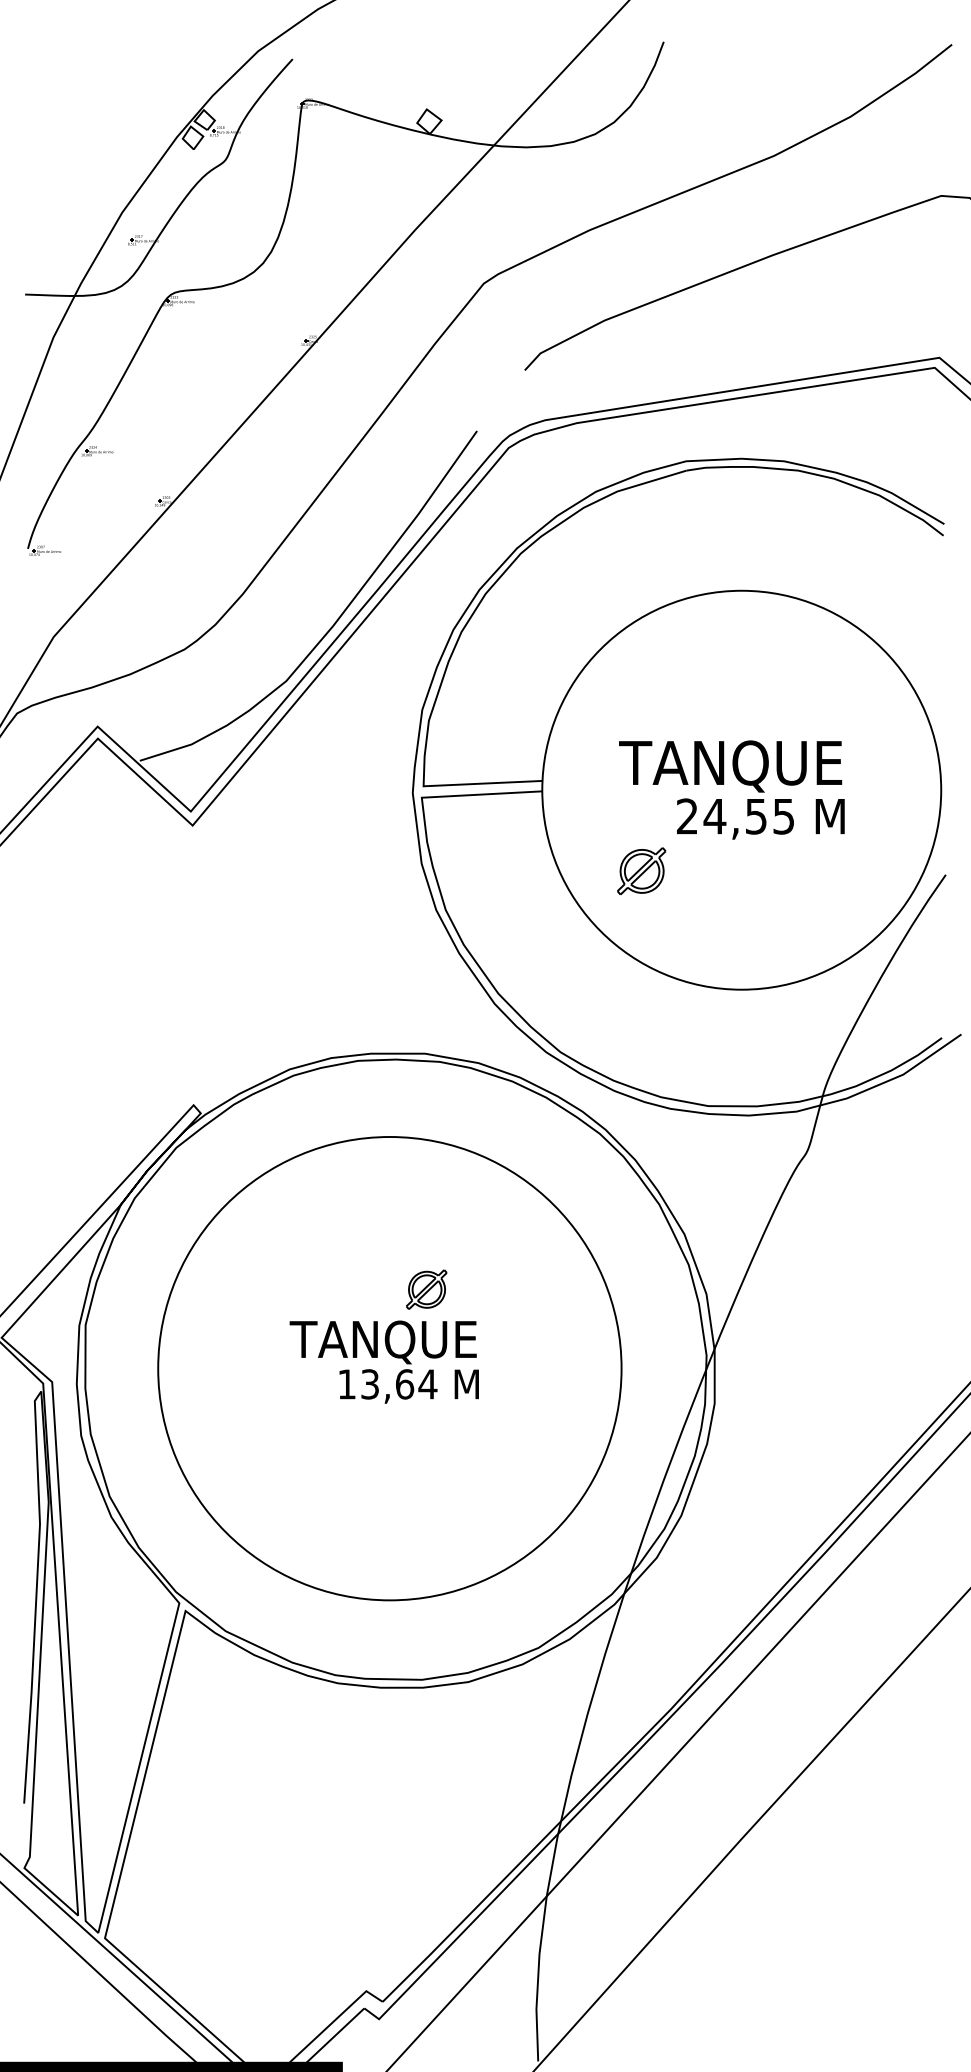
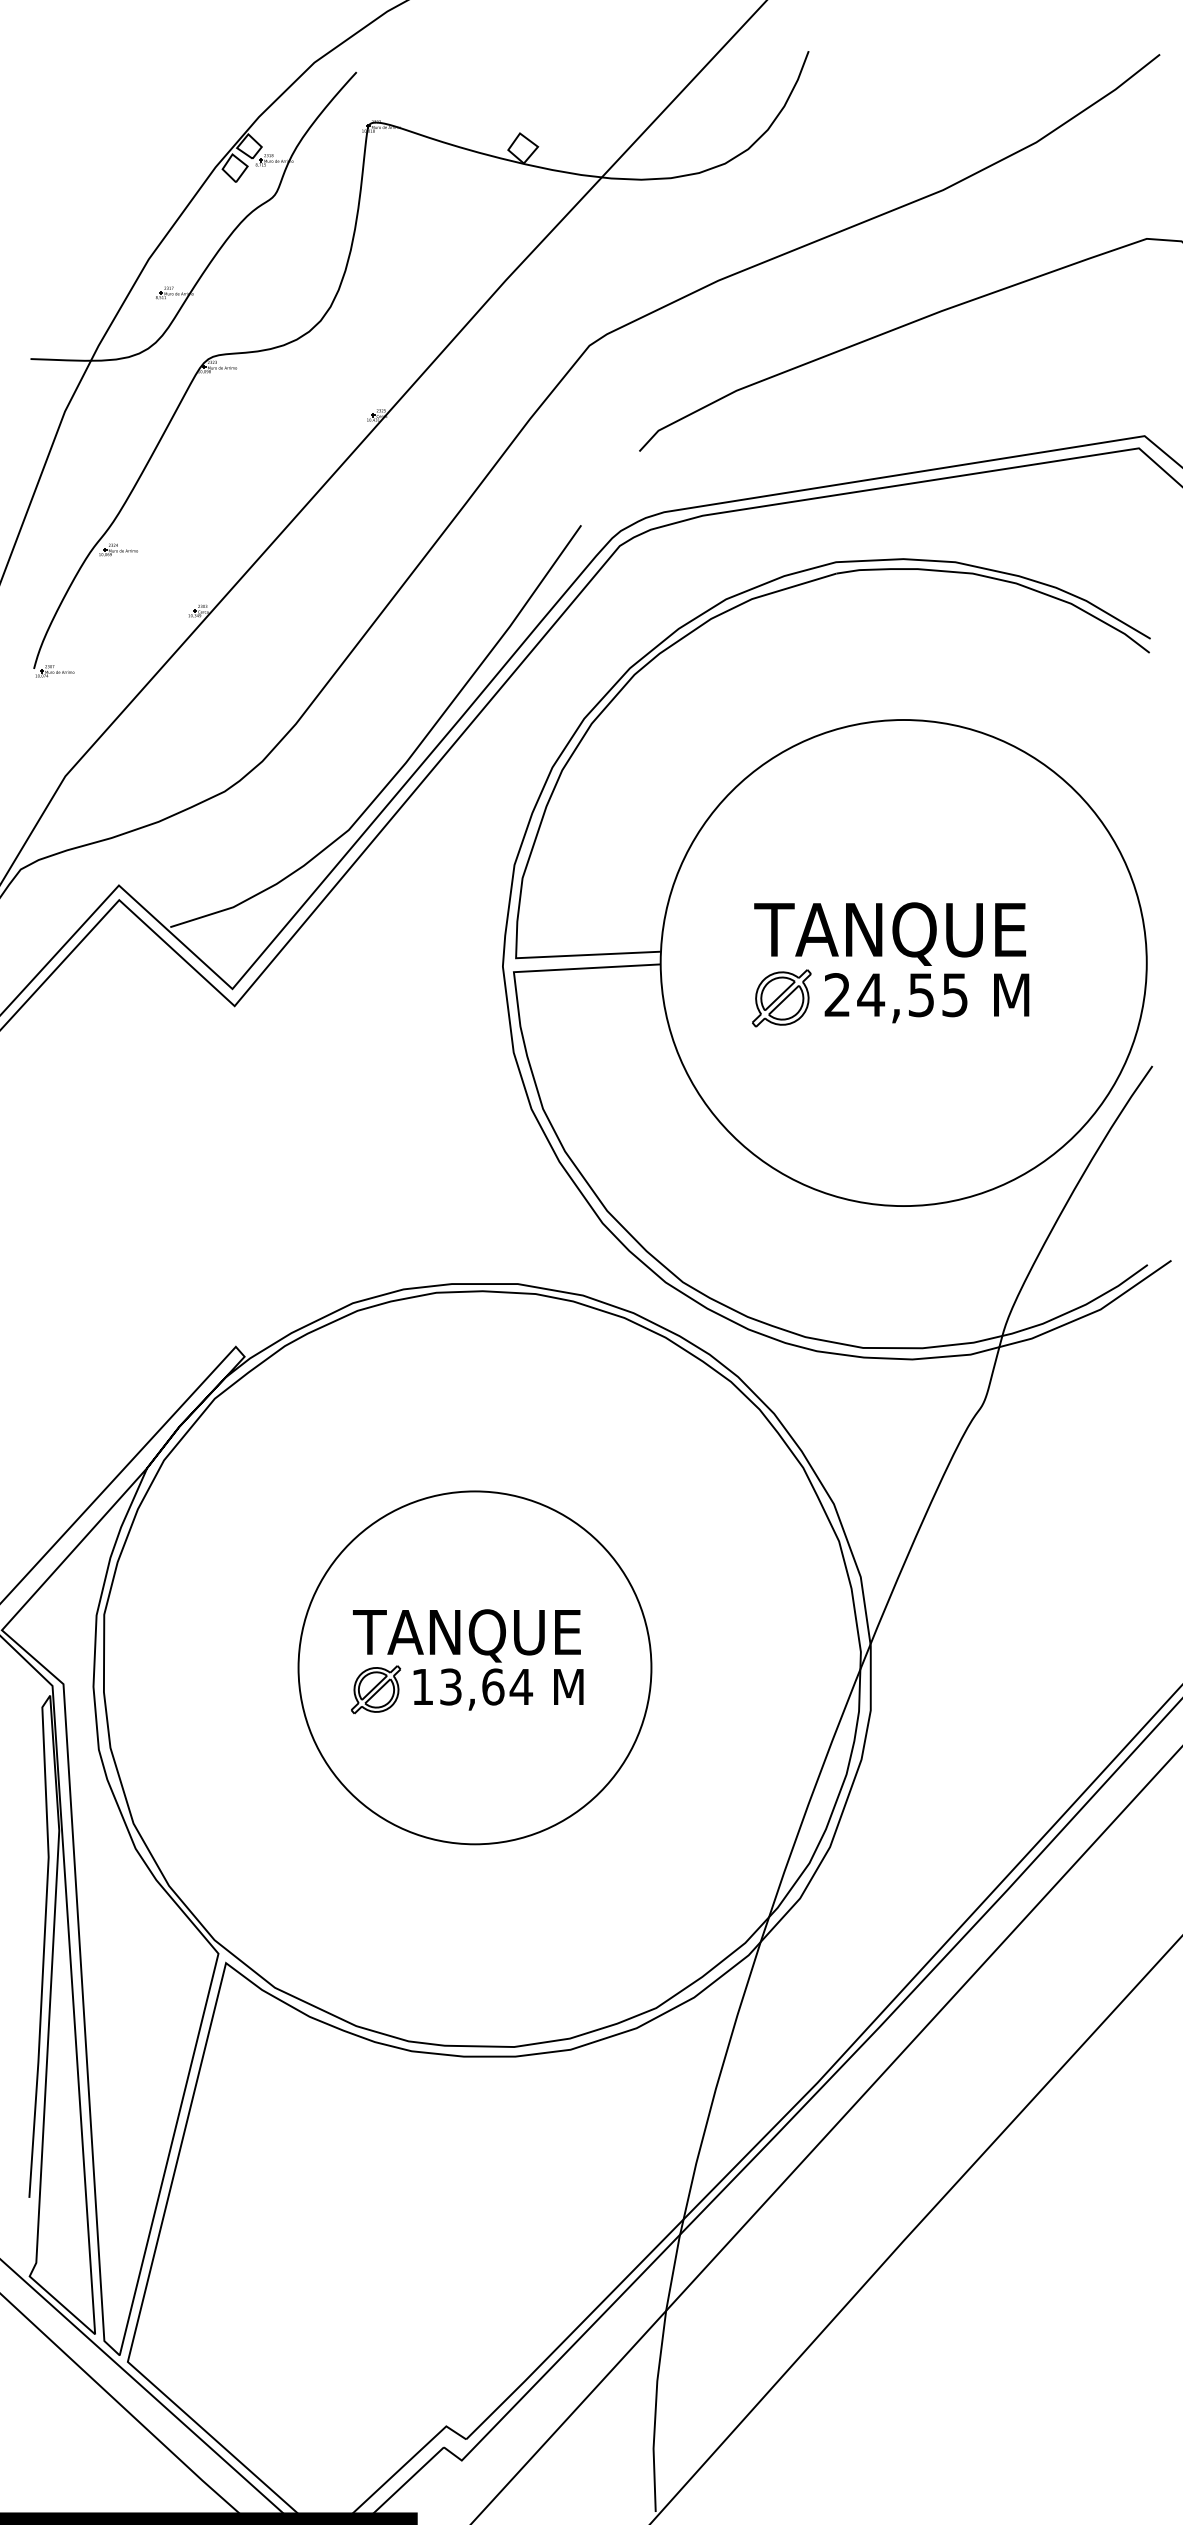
part: (641, 871) -> (781, 998), moved
part: (426, 1289) -> (375, 1689), moved
circle: (389, 1368) -> (474, 1667), size x0.62

